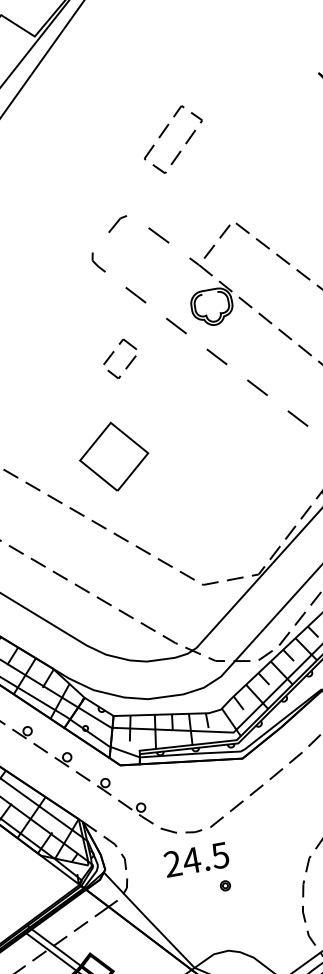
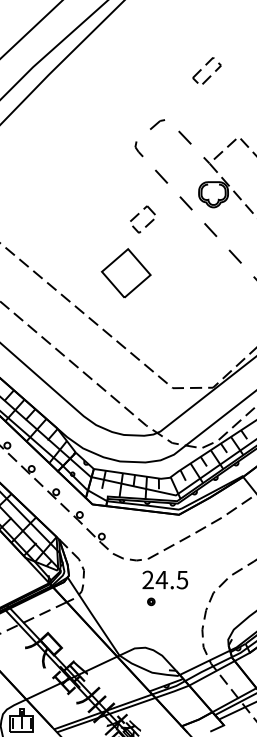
part: (172, 137) -> (206, 70), size x0.62
part: (113, 457) -> (125, 273), moved
text: (196, 858) -> (165, 579), moved

